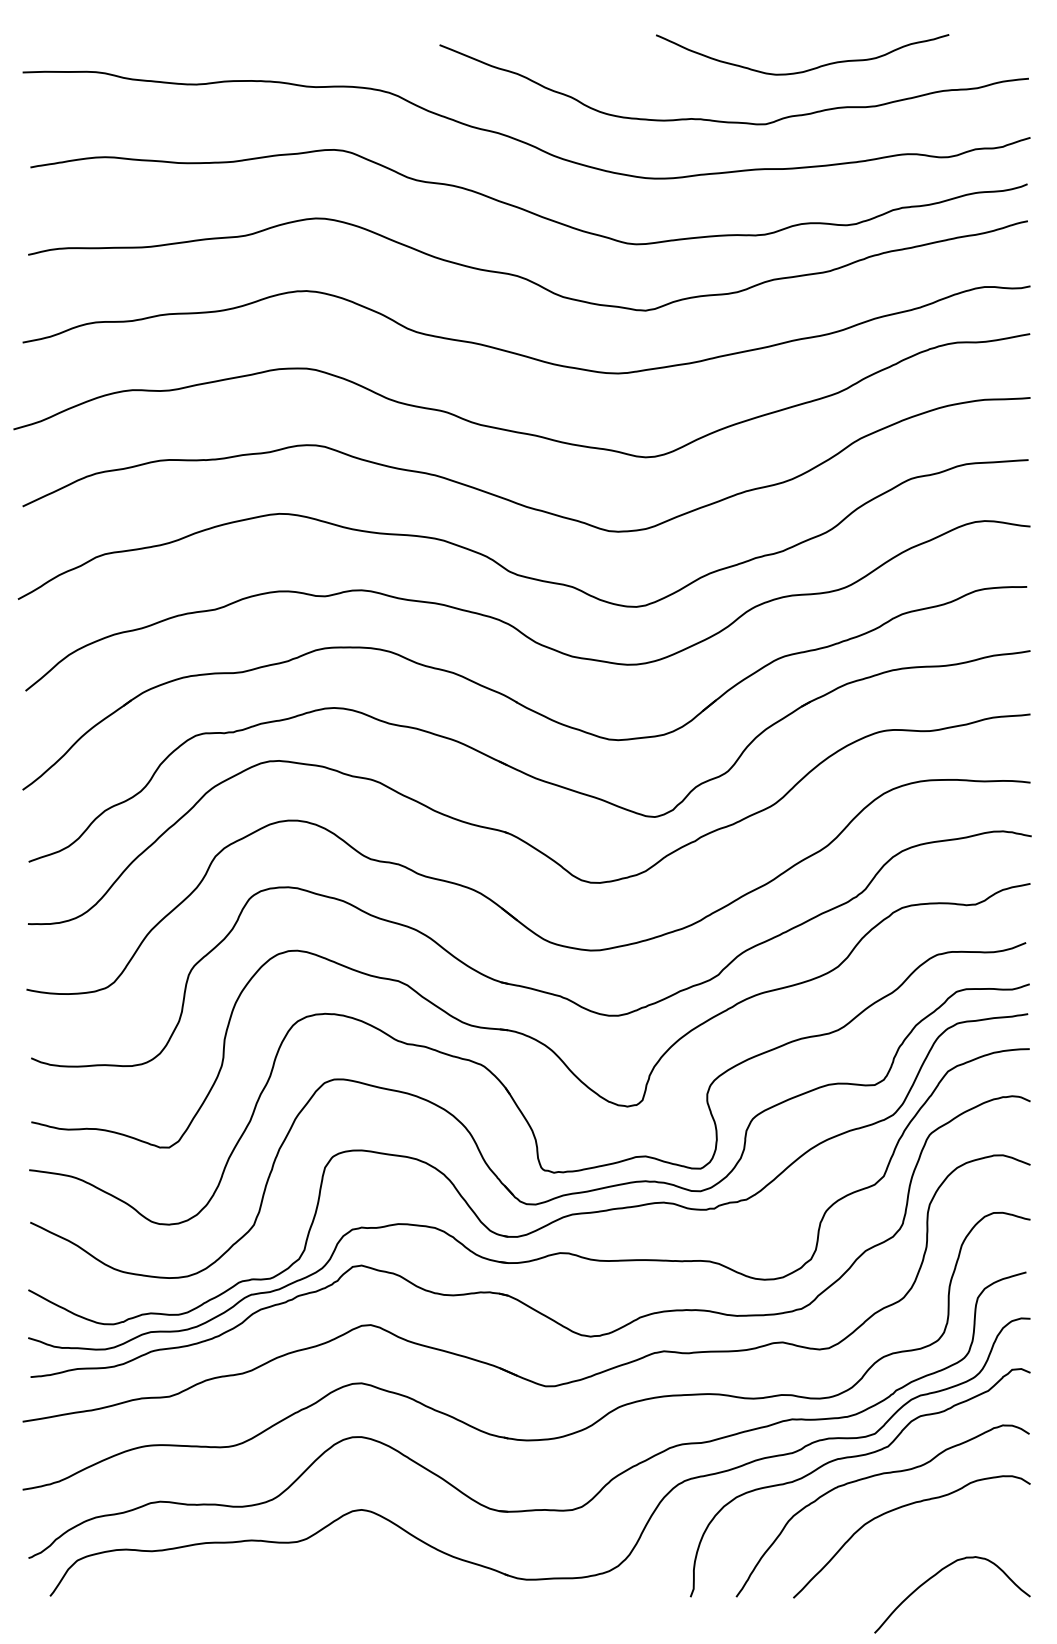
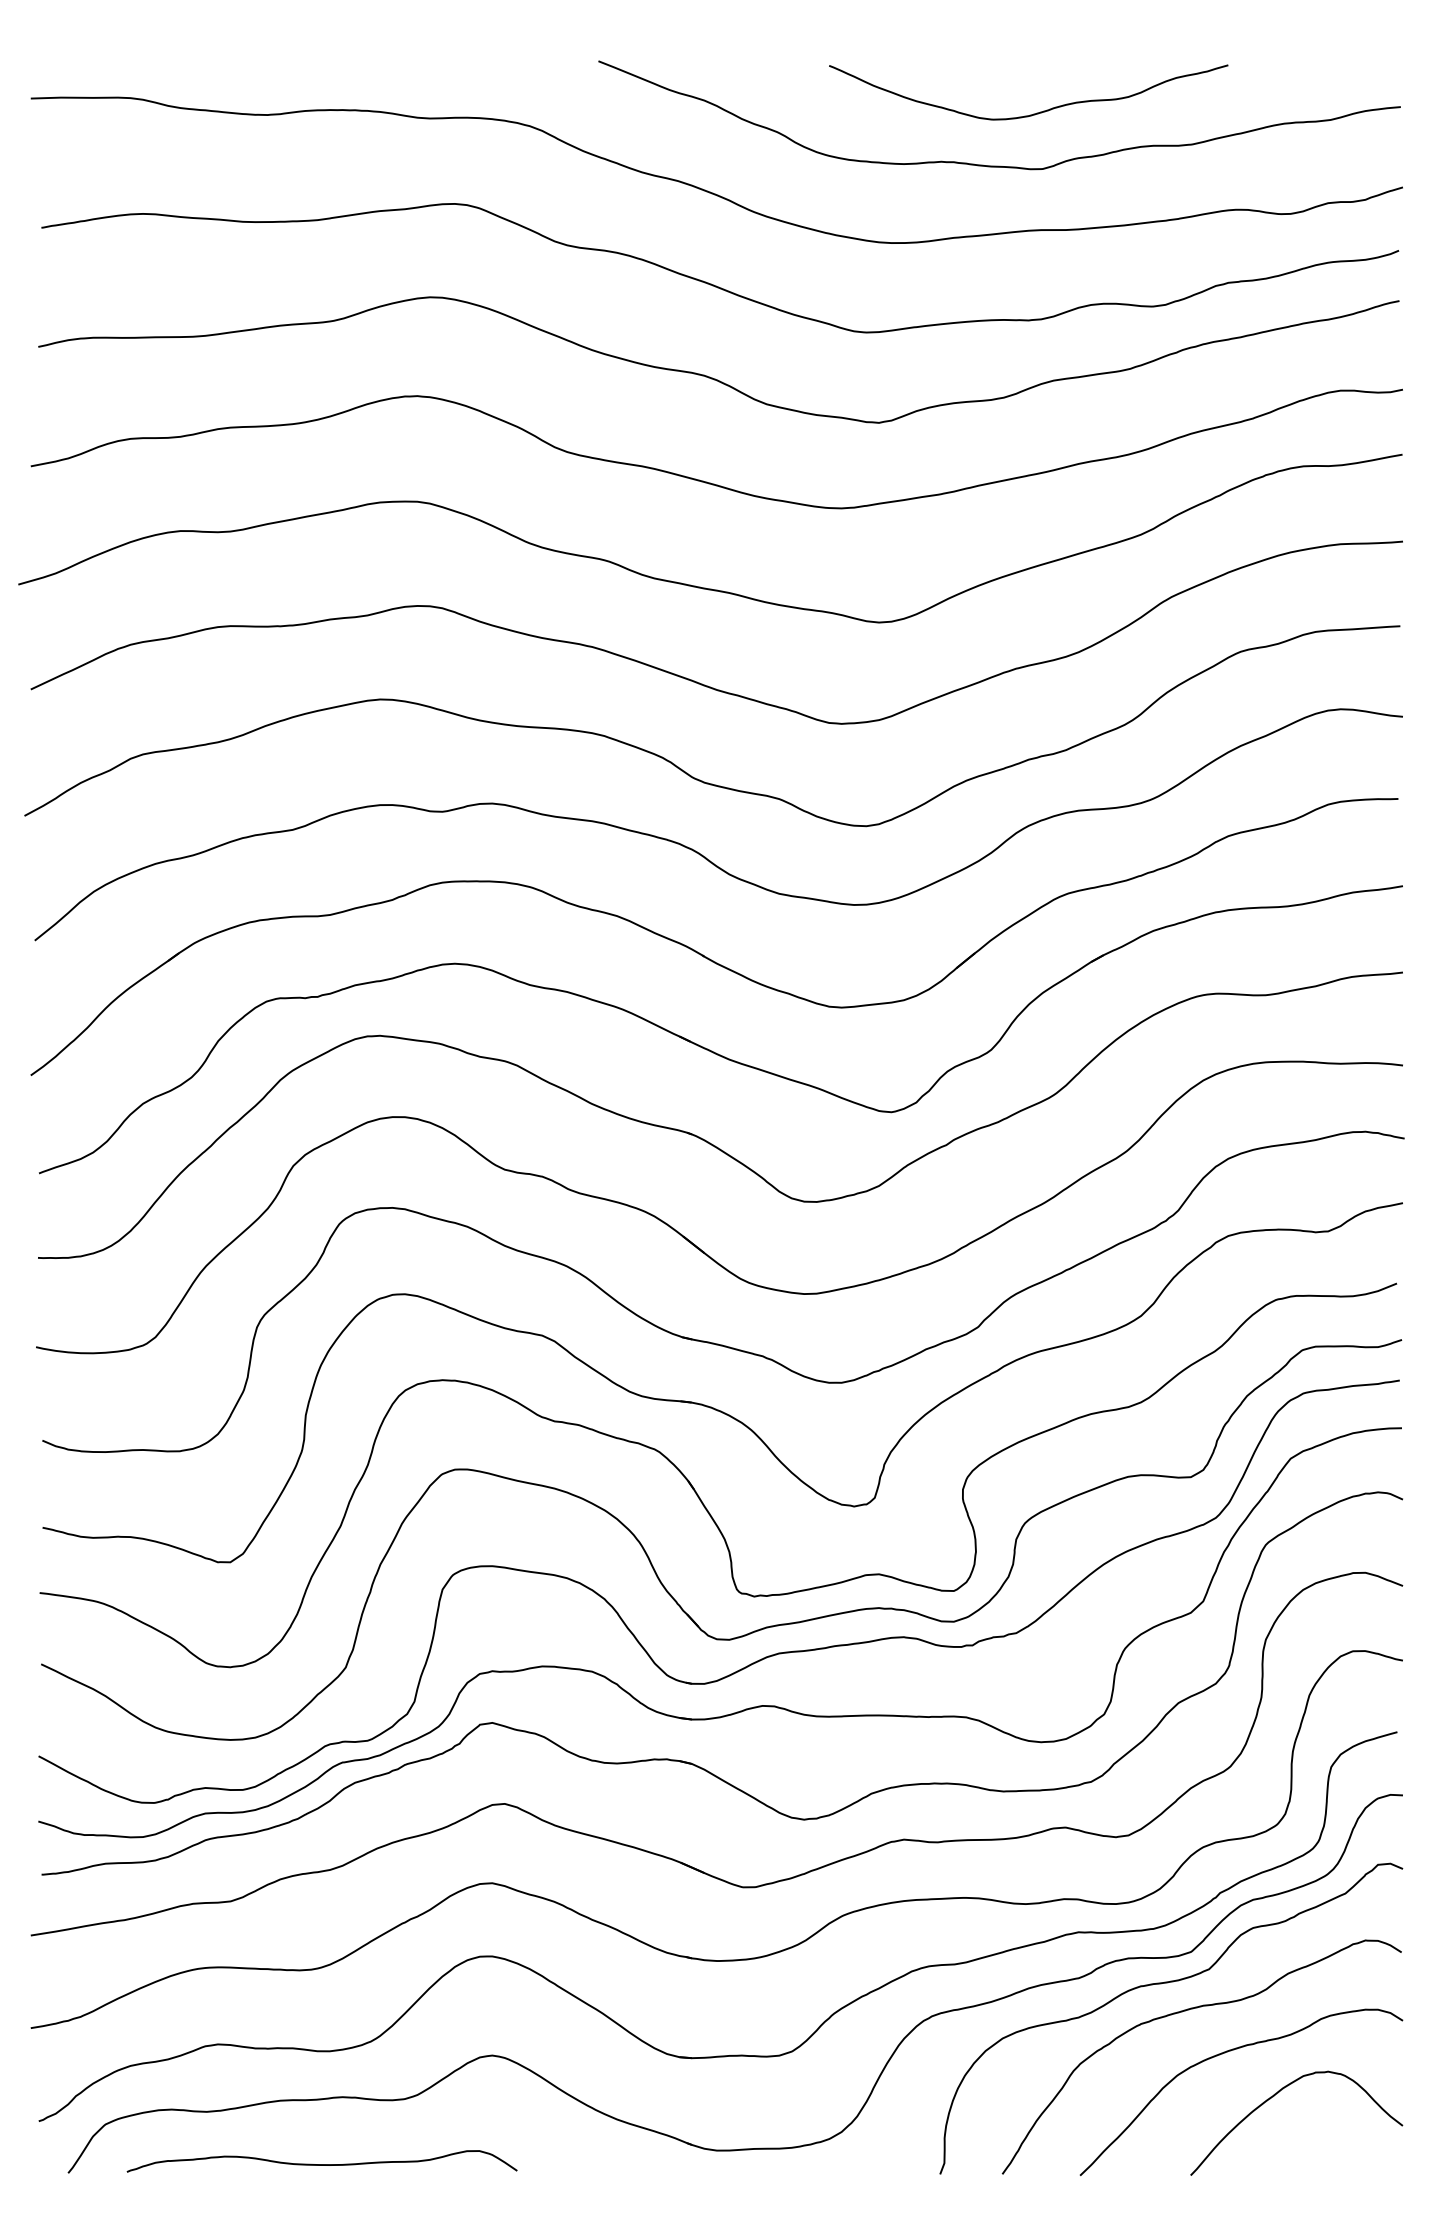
curve: (808, 69) -> (1036, 112), moved
curve: (935, 1575) -> (1273, 2097), moved
curve: (236, 1589) -> (321, 2164), added

